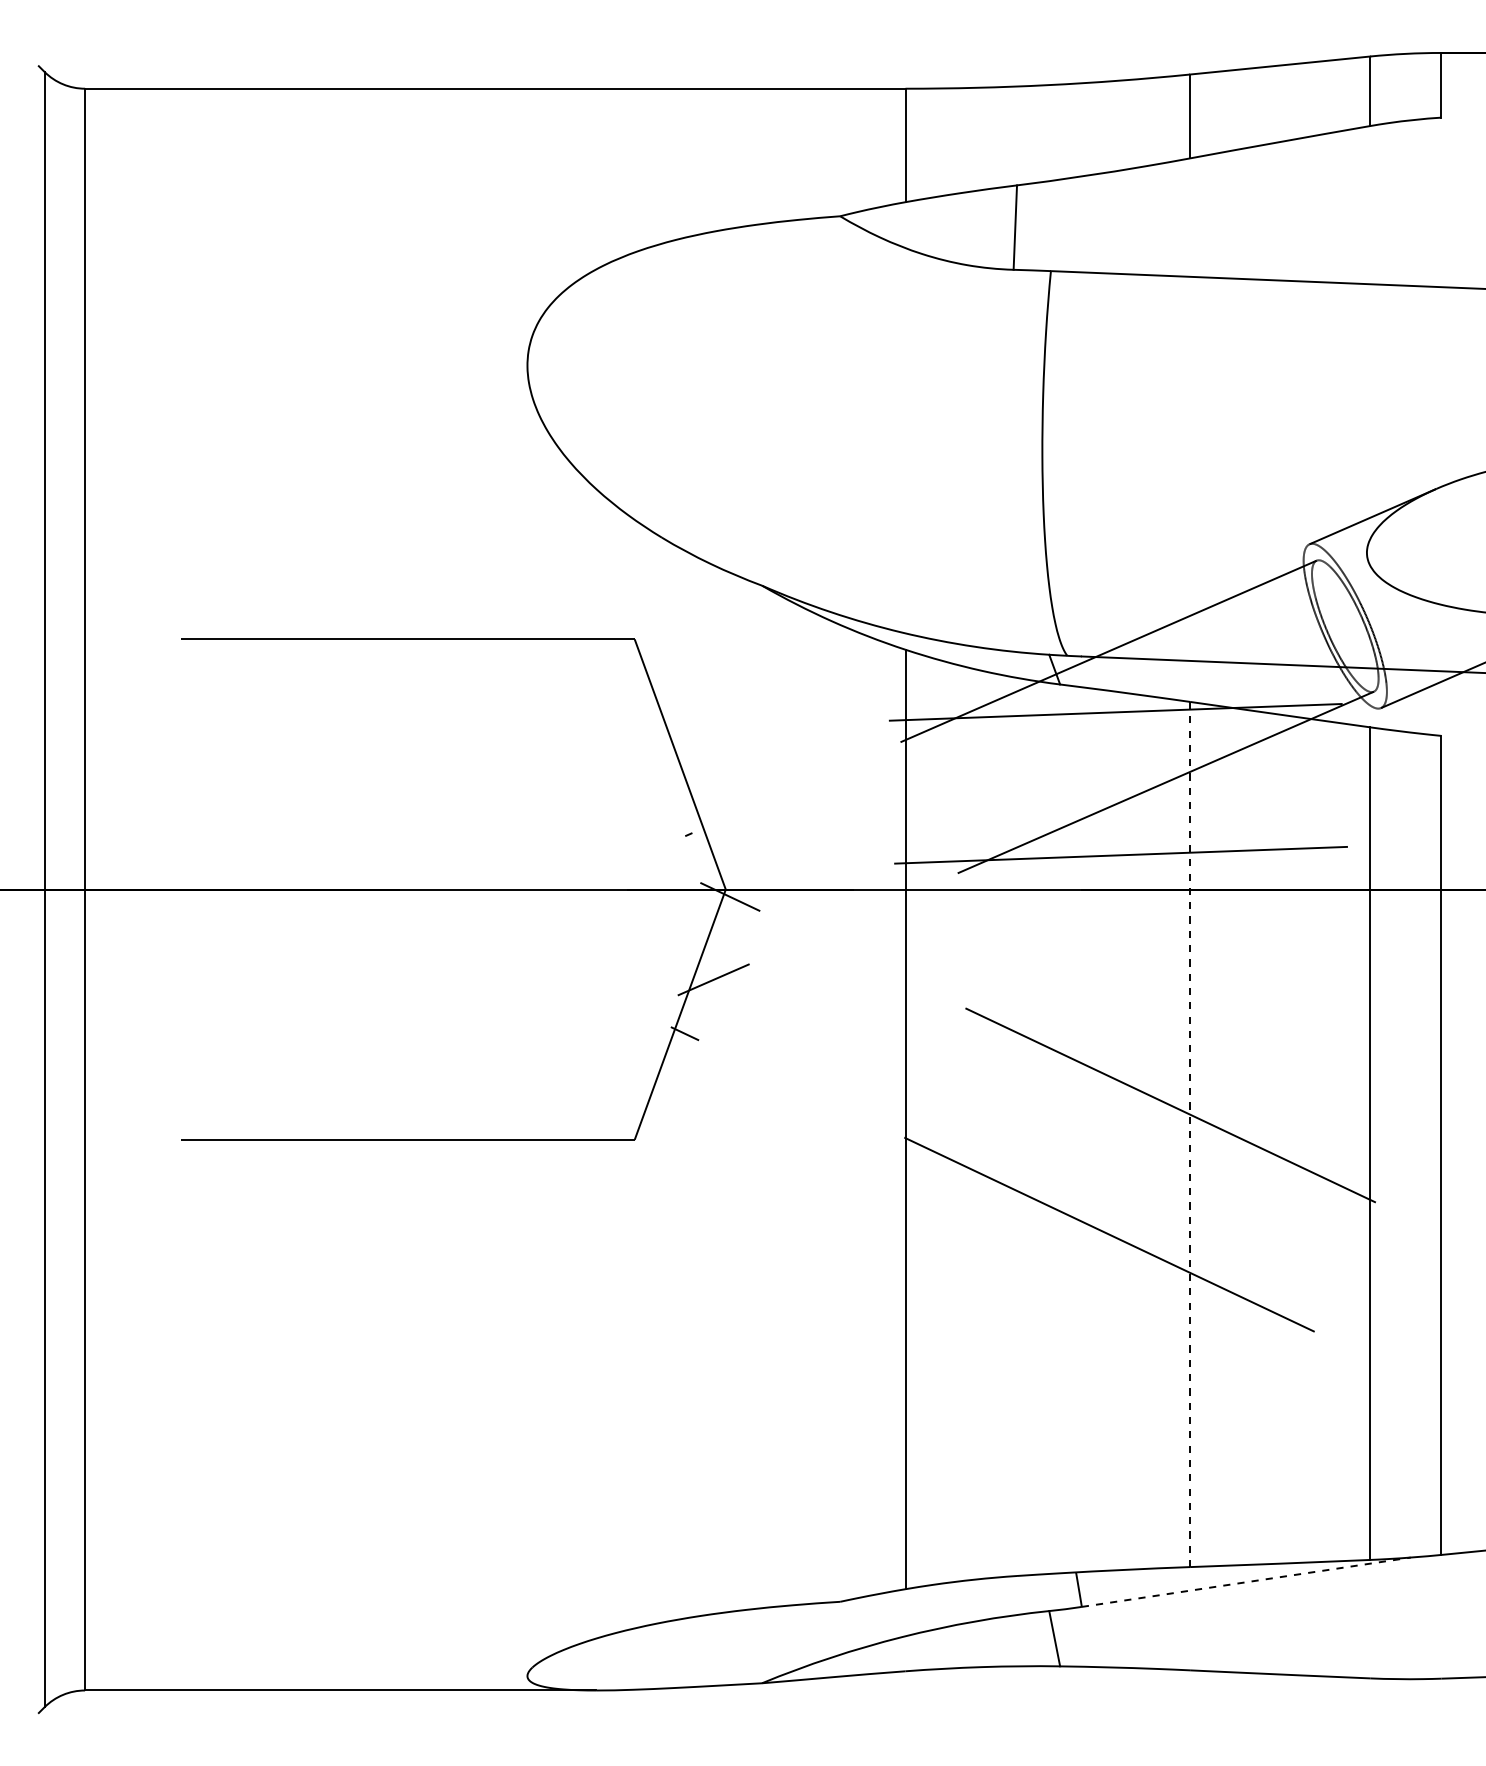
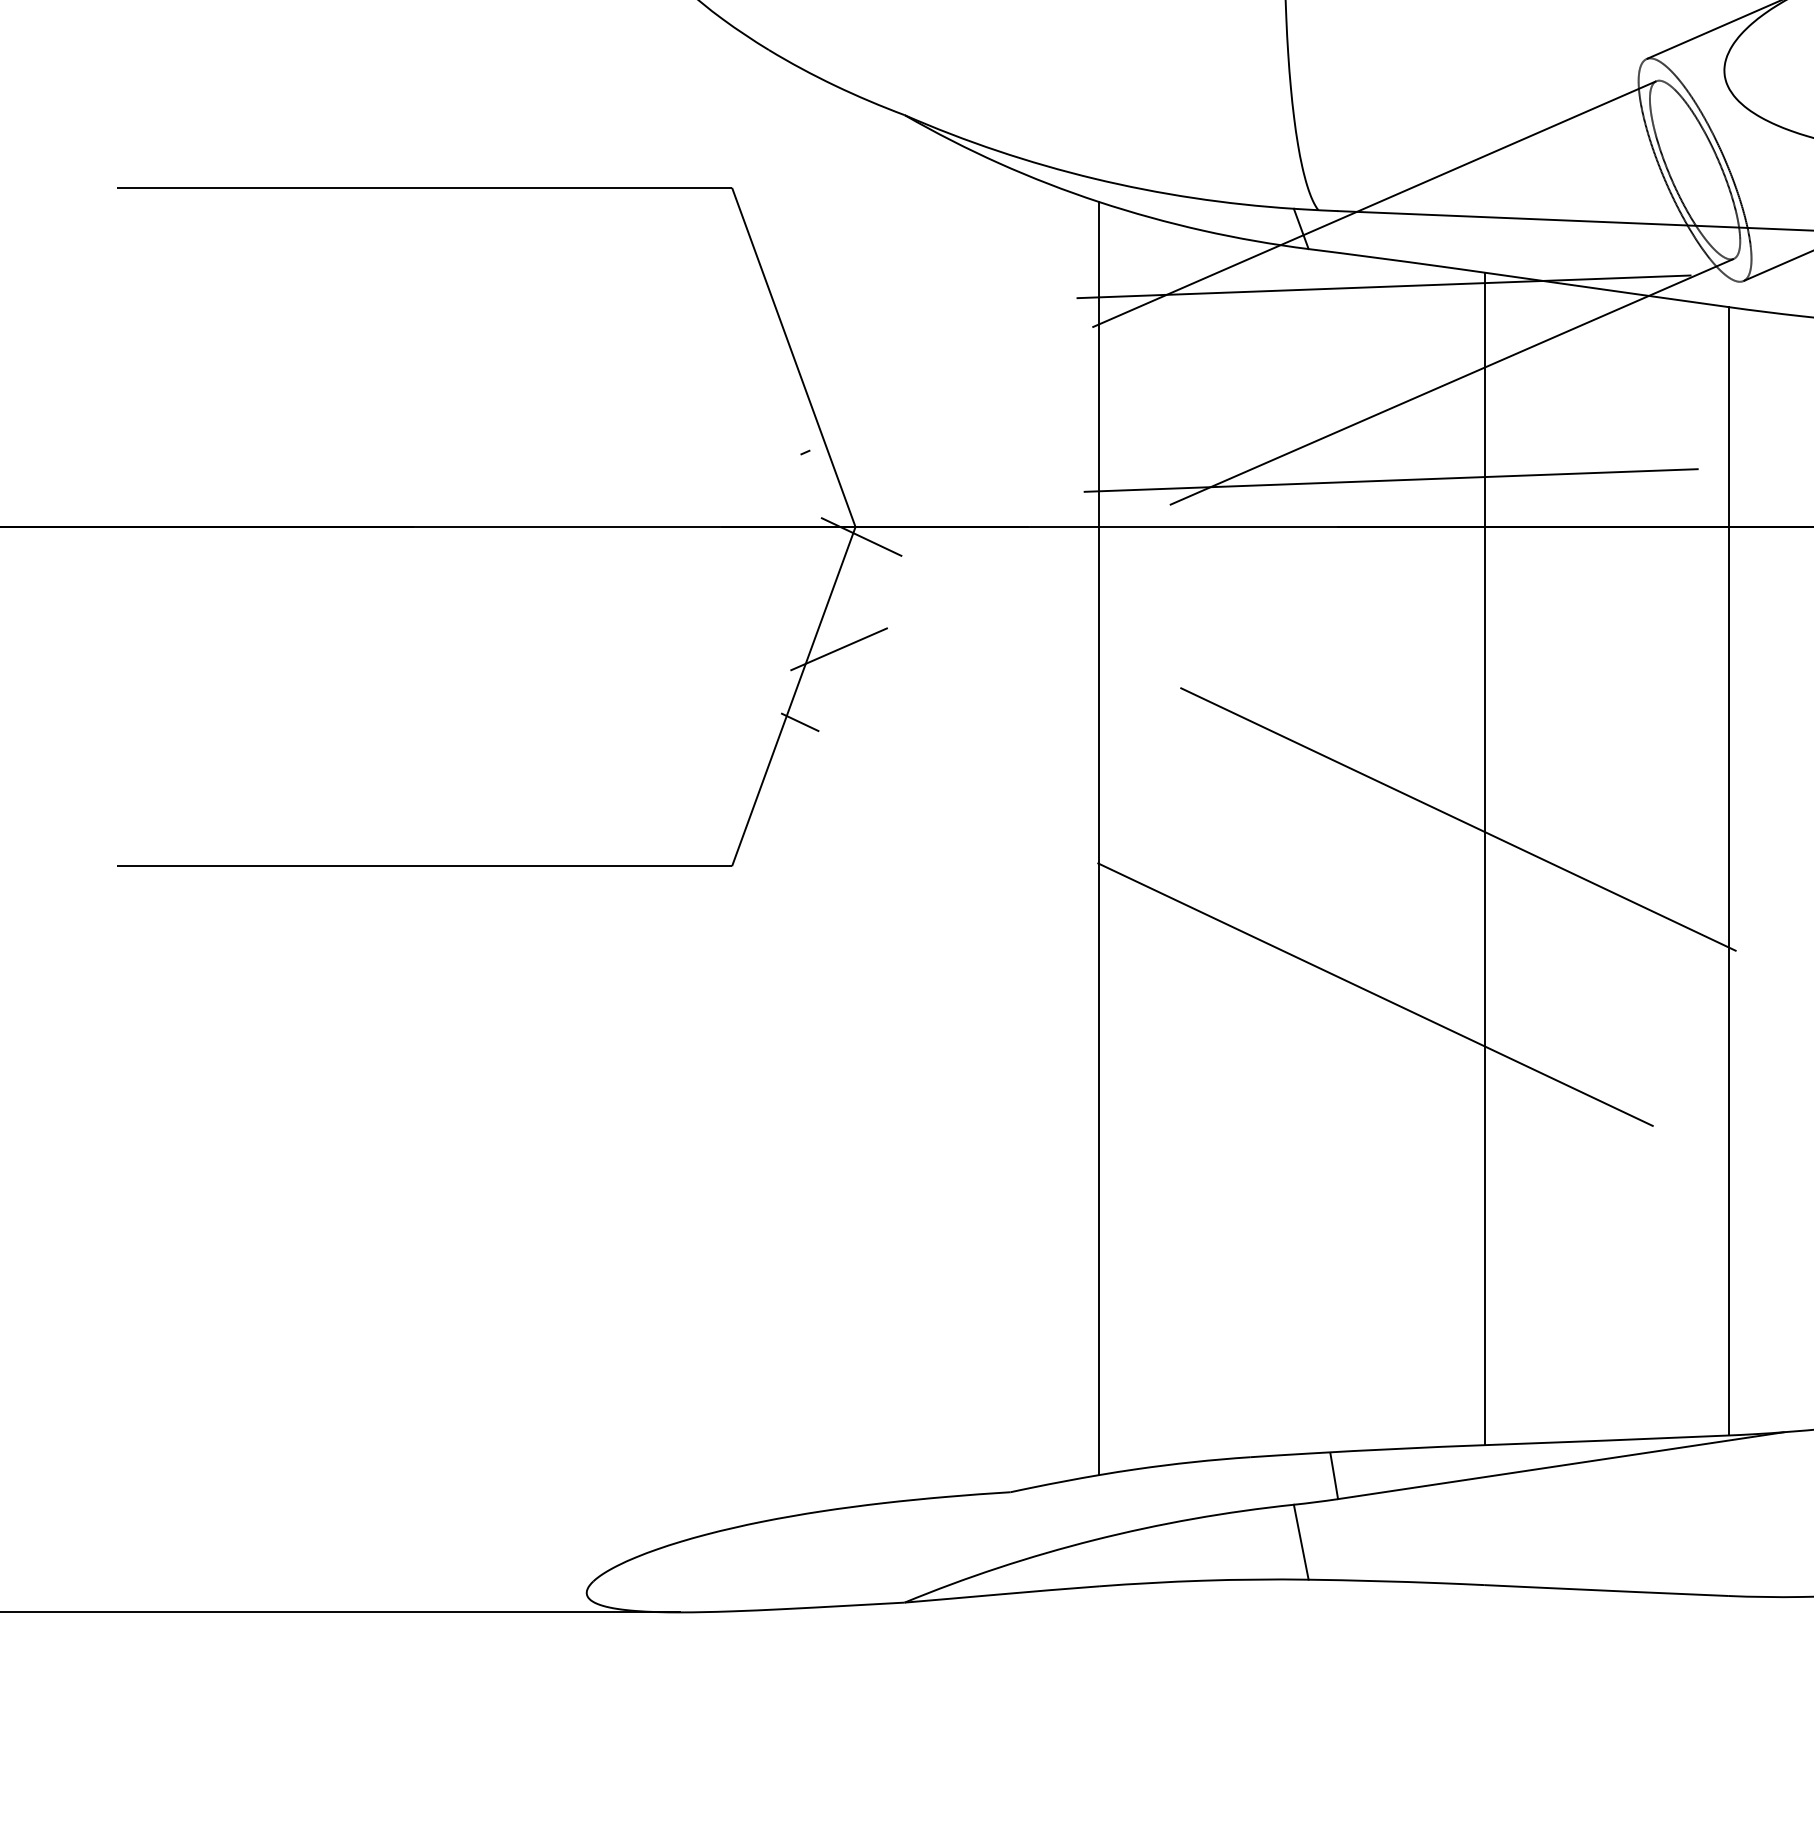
line: (1190, 1134) -> (1485, 858), dashed -> solid
line: (1246, 1582) -> (1561, 1466), dashed -> solid

